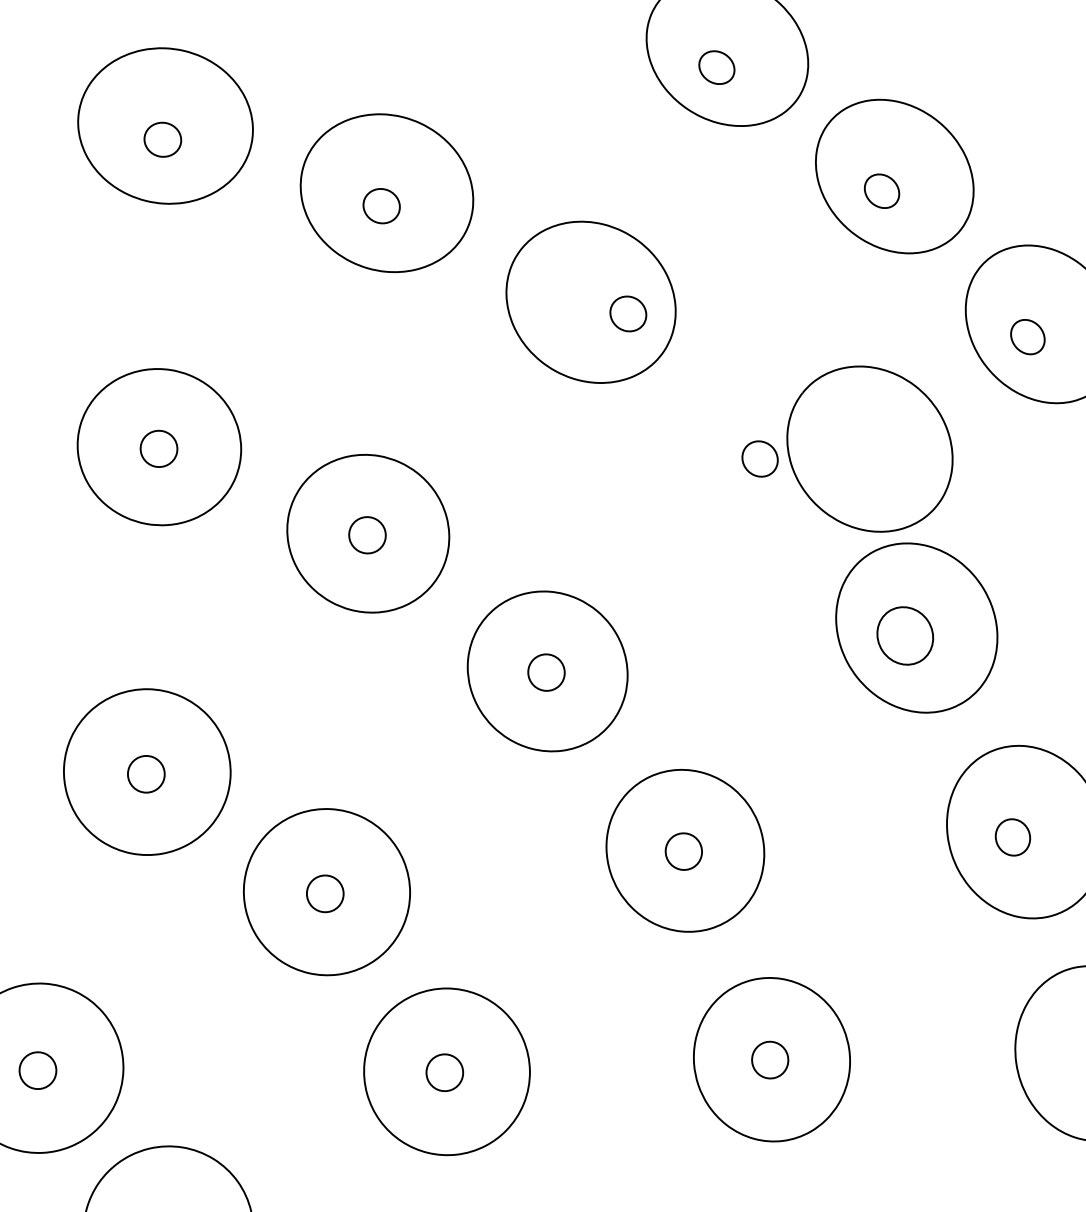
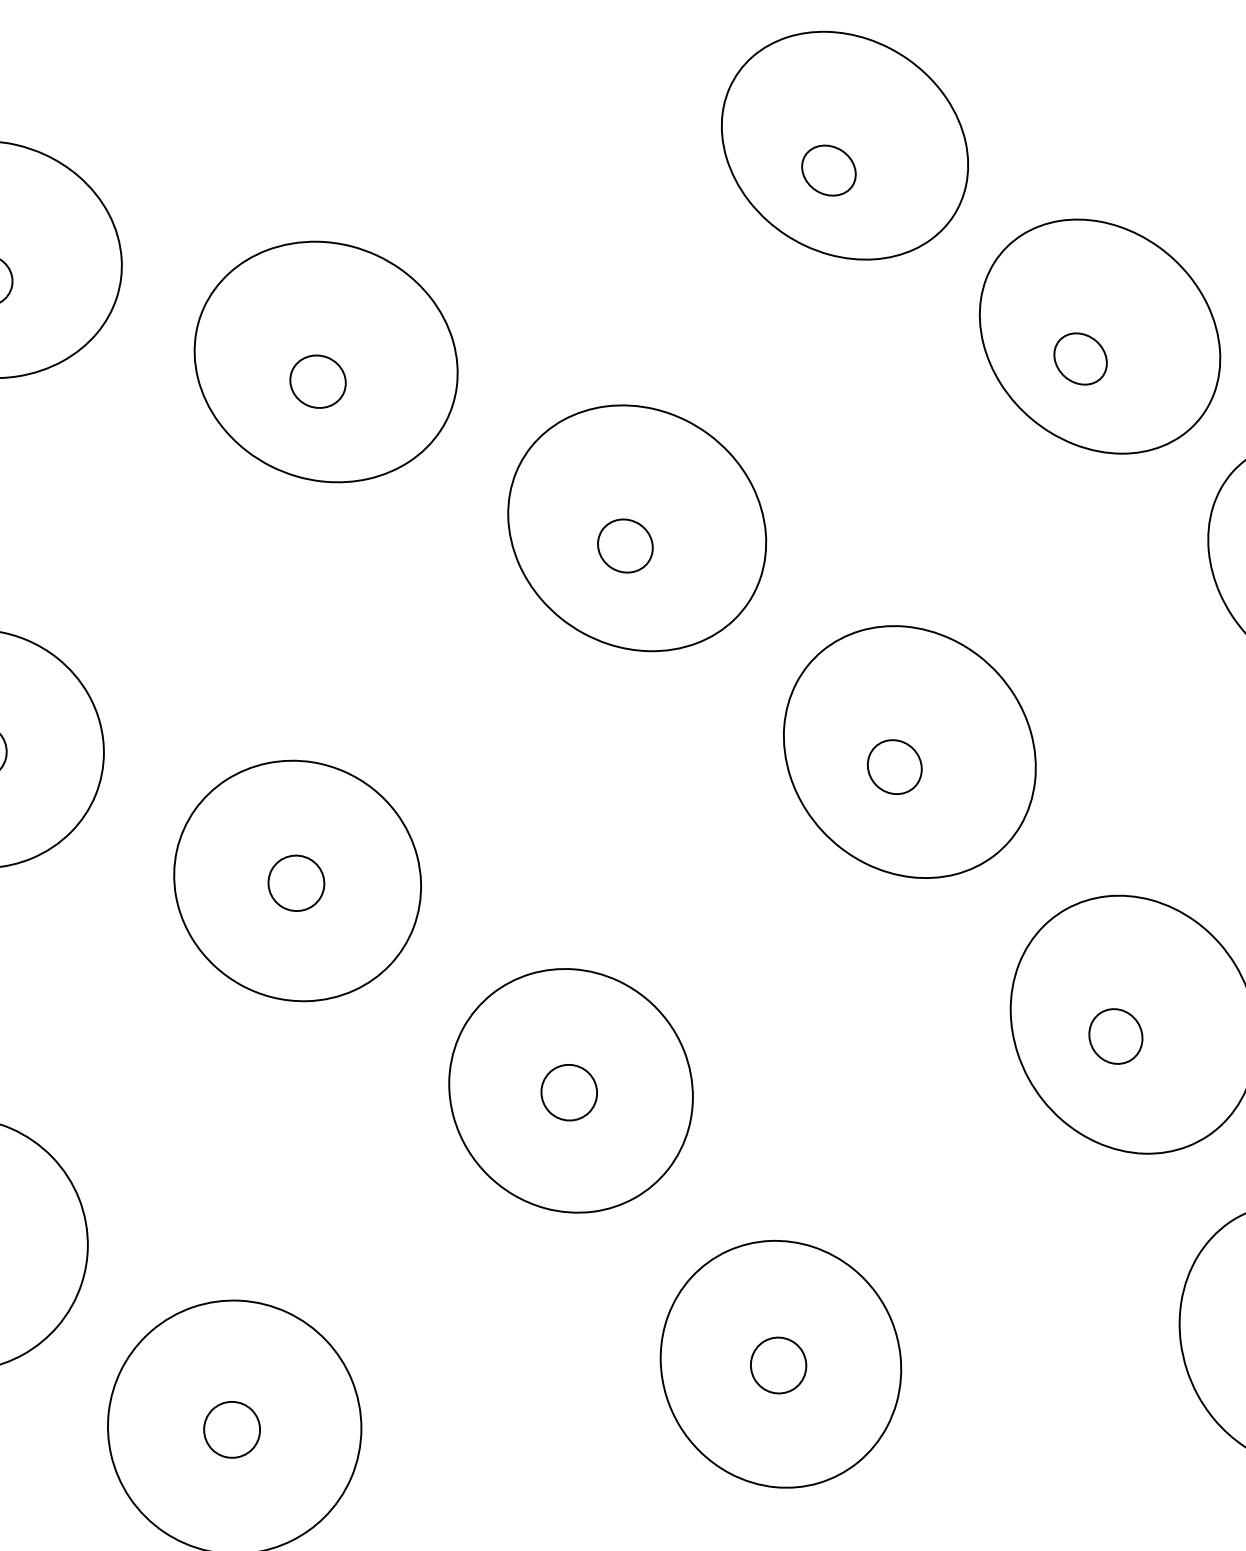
part: (628, 313) -> (625, 545), moved
part: (869, 448) -> (909, 751), moved
part: (904, 635) -> (1114, 1036), size x0.62

